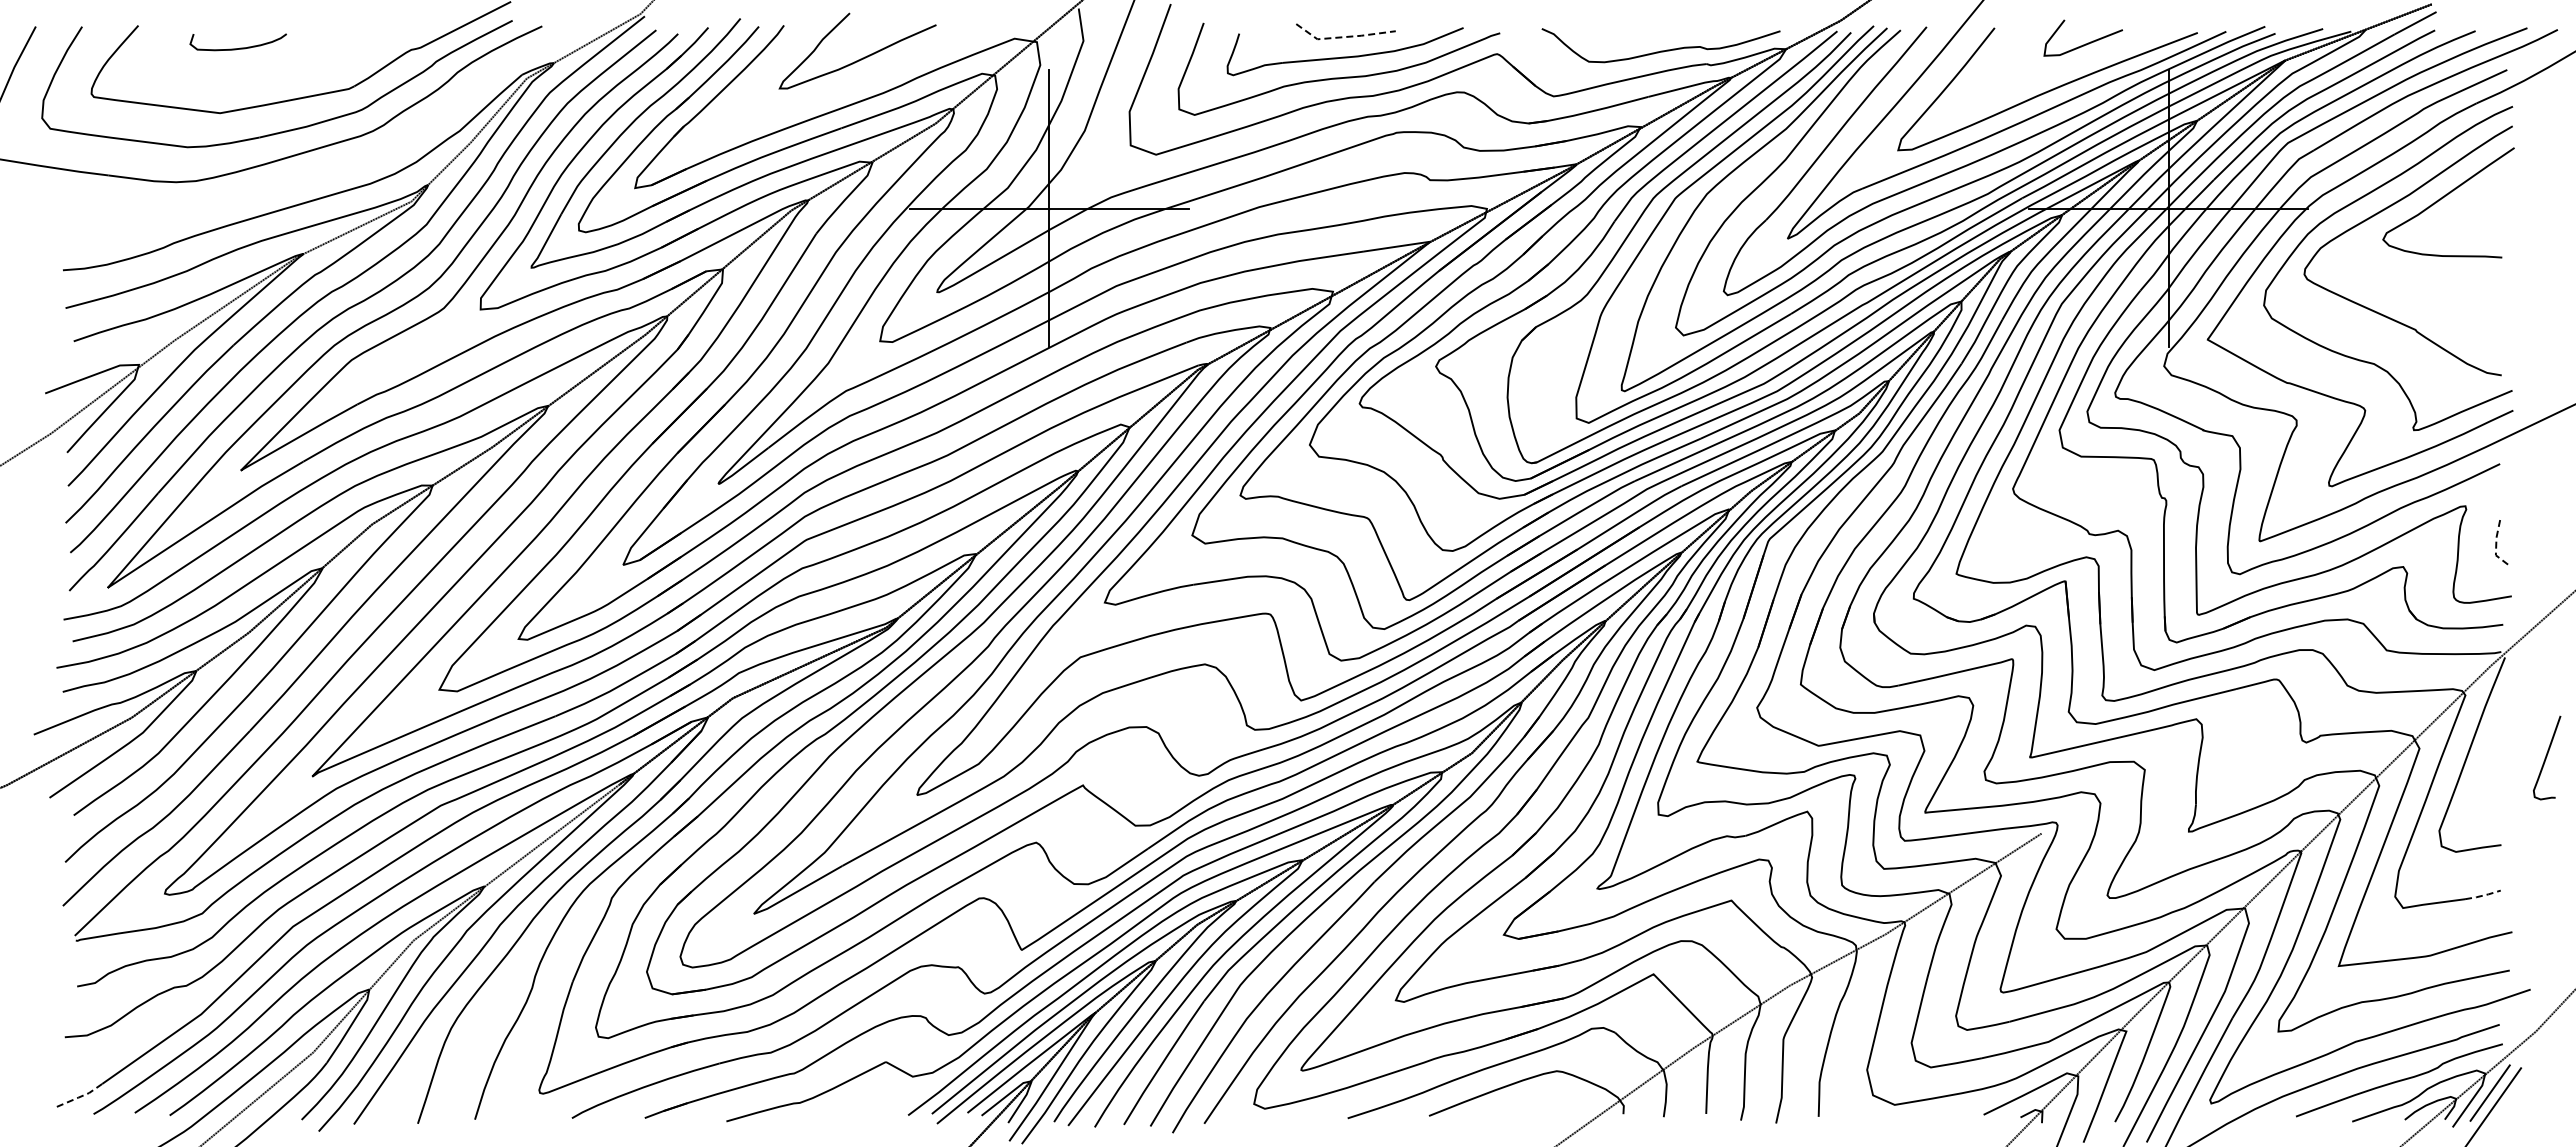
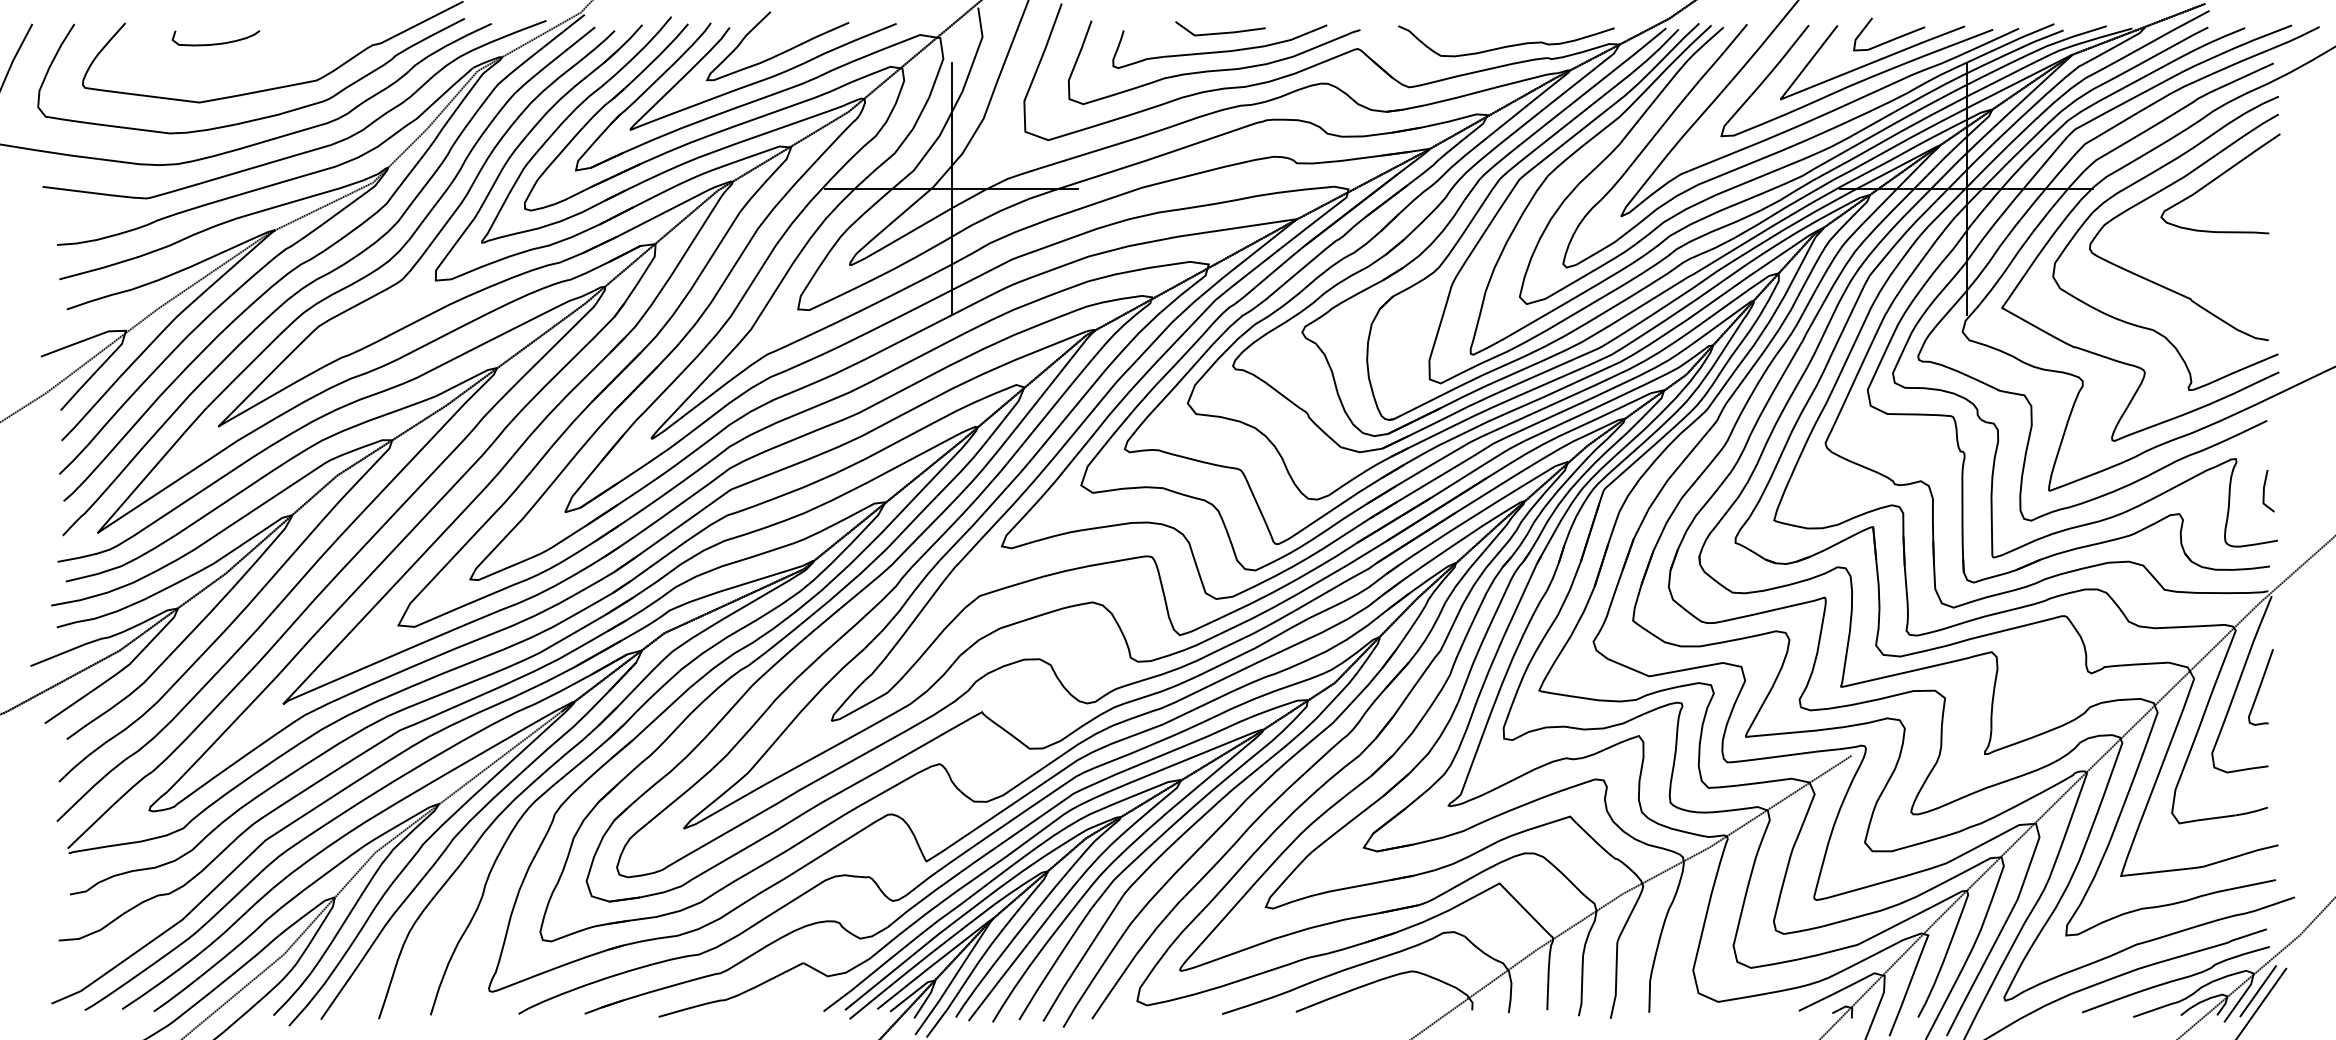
line: (1343, 37) -> (1218, 33), dashed -> solid
curve: (2064, 68) -> (1872, 62), added
curve: (843, 86) -> (764, 78), added
curve: (338, 166) -> (306, 150), added
line: (2496, 544) -> (2263, 493), dashed -> solid
curve: (2547, 756) -> (2261, 685), moved
line: (2483, 895) -> (2252, 812), dashed -> solid
line: (80, 1096) -> (72, 994), dashed -> solid

